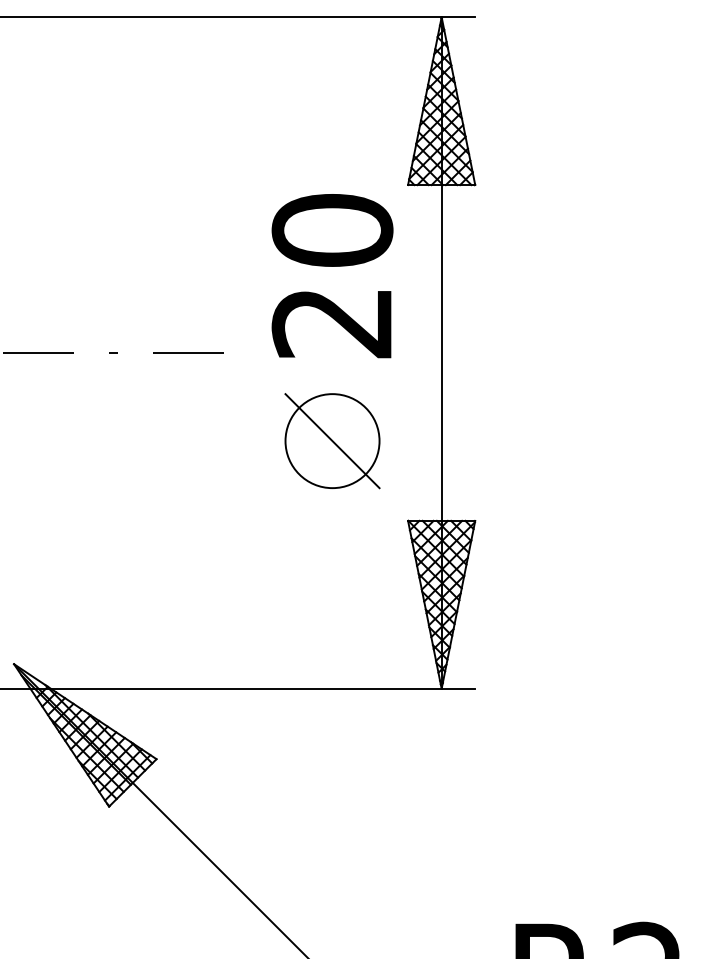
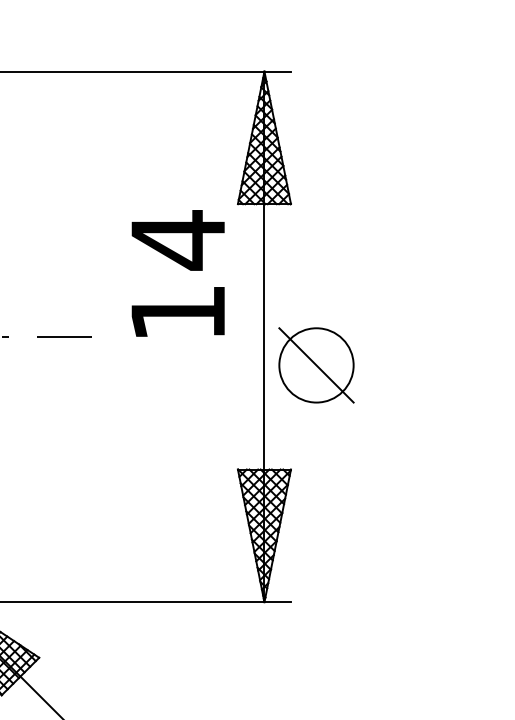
text: (332, 275) -> (178, 275), 20 -> 14
part: (332, 441) -> (316, 365), moved

